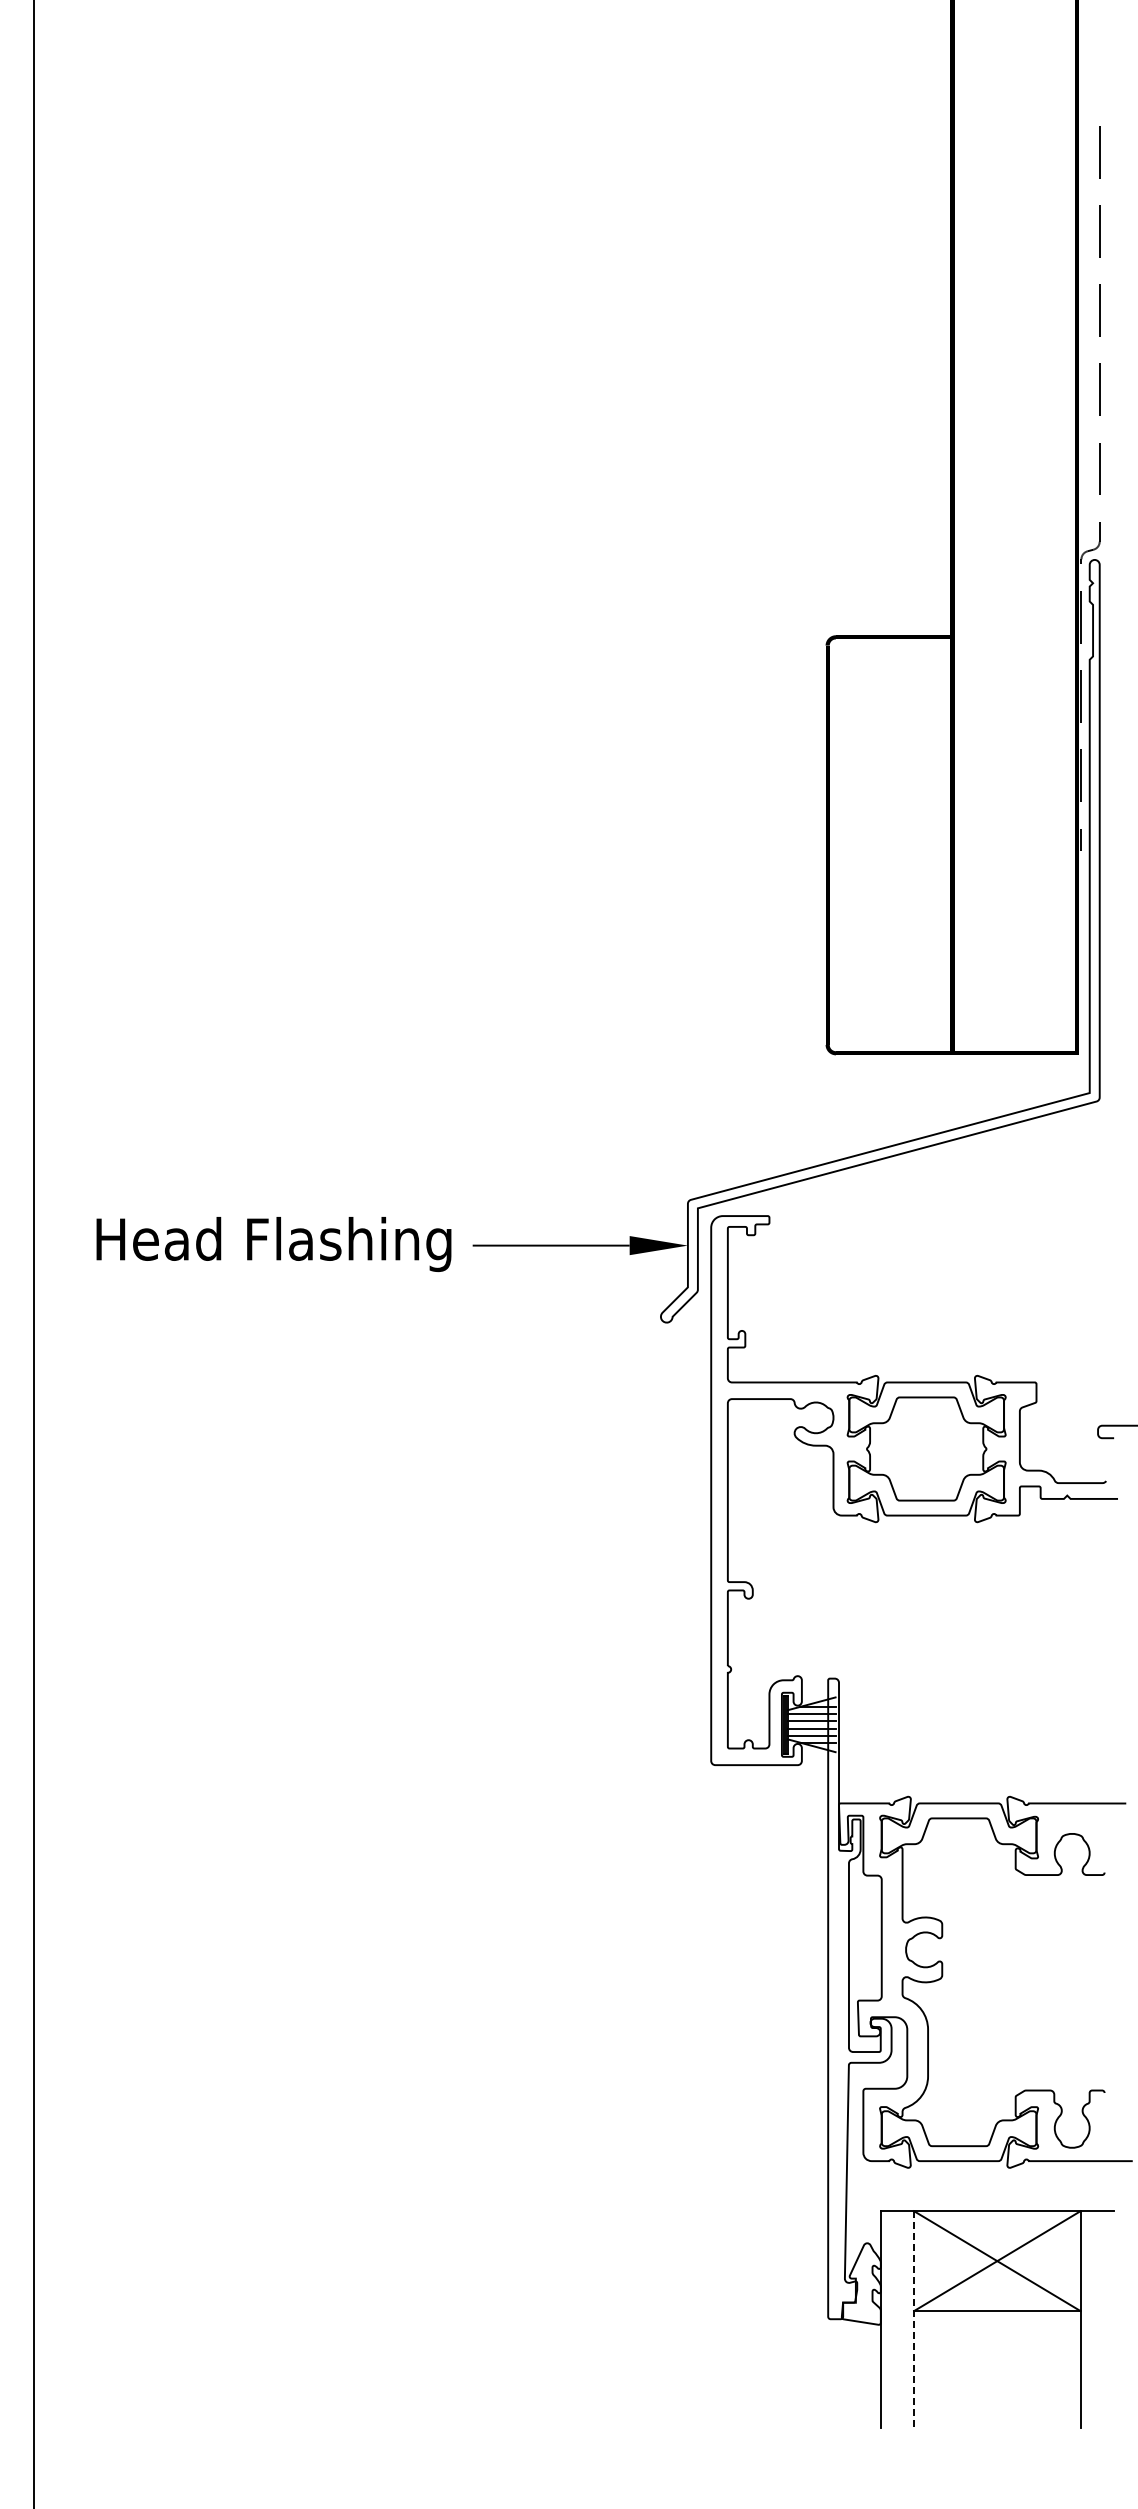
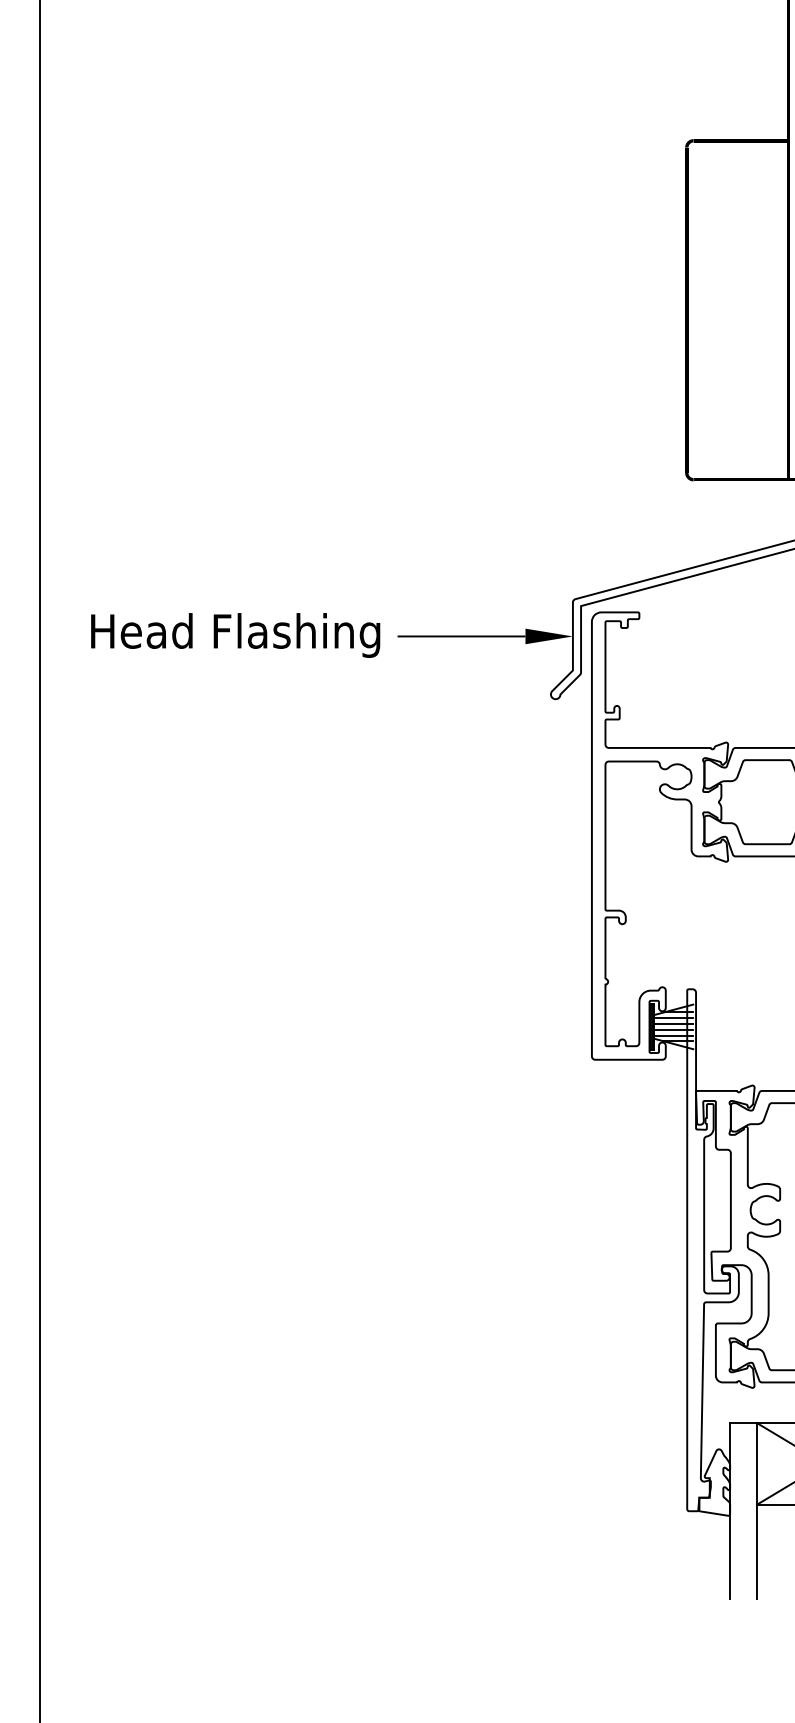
line: (914, 2319) -> (757, 1511), dashed -> solid

